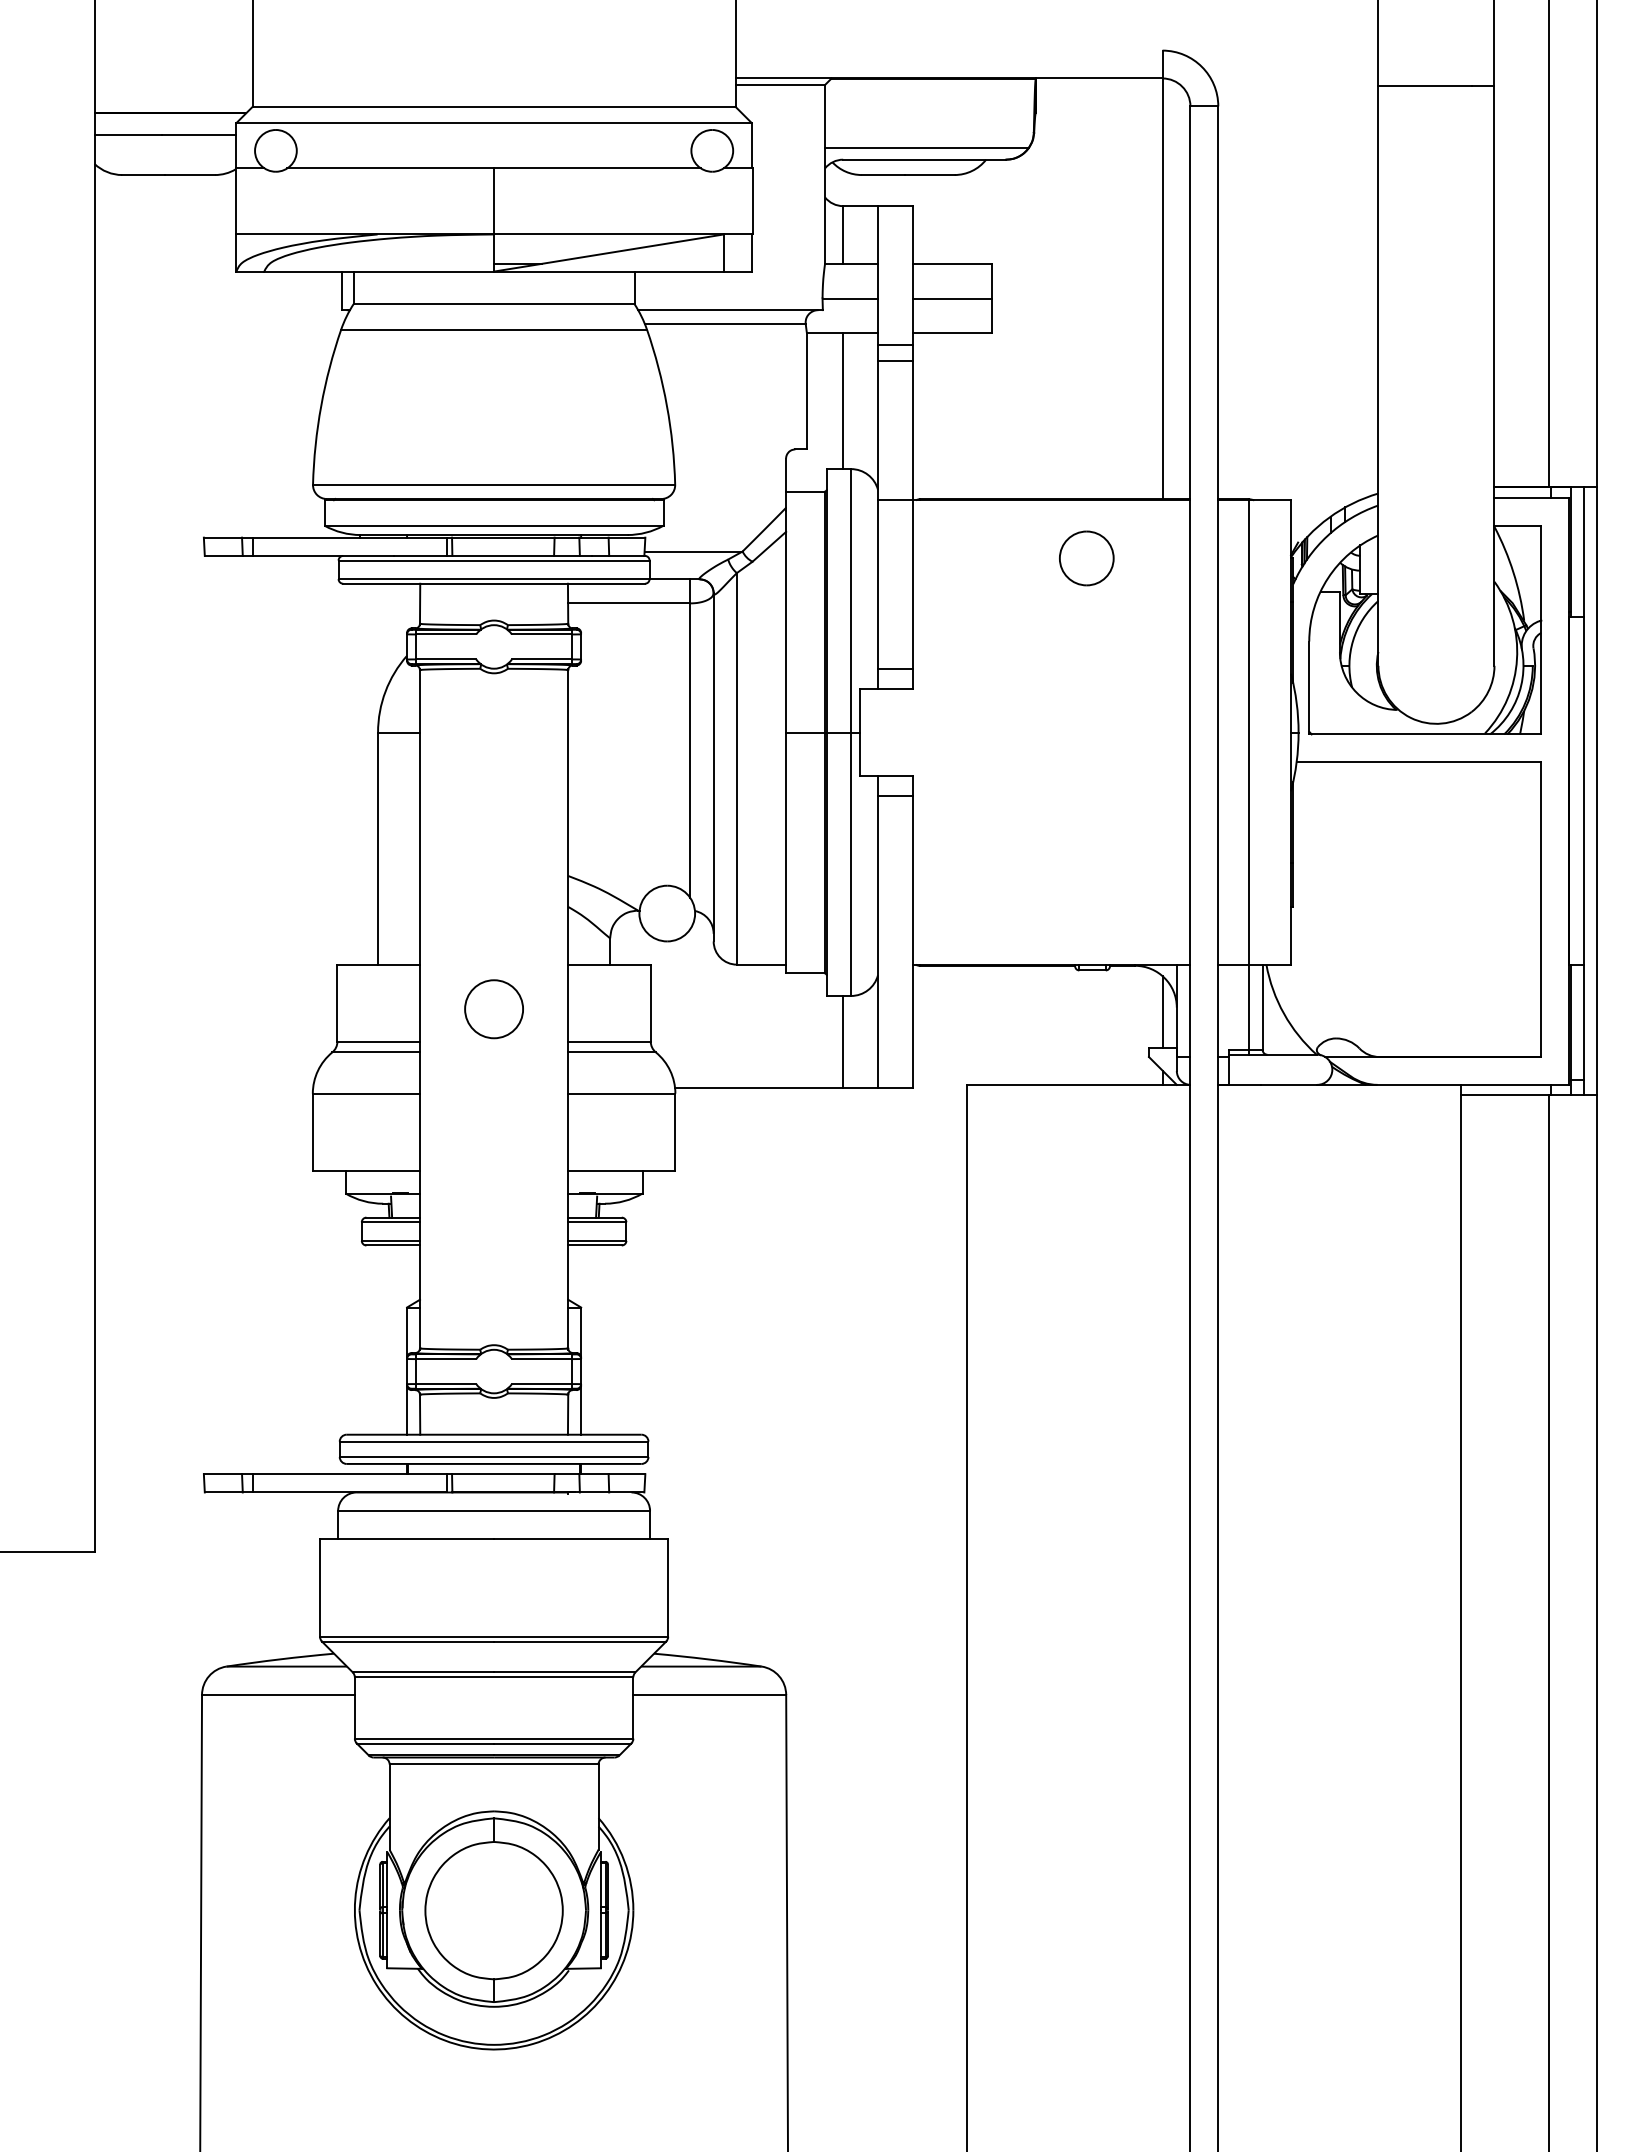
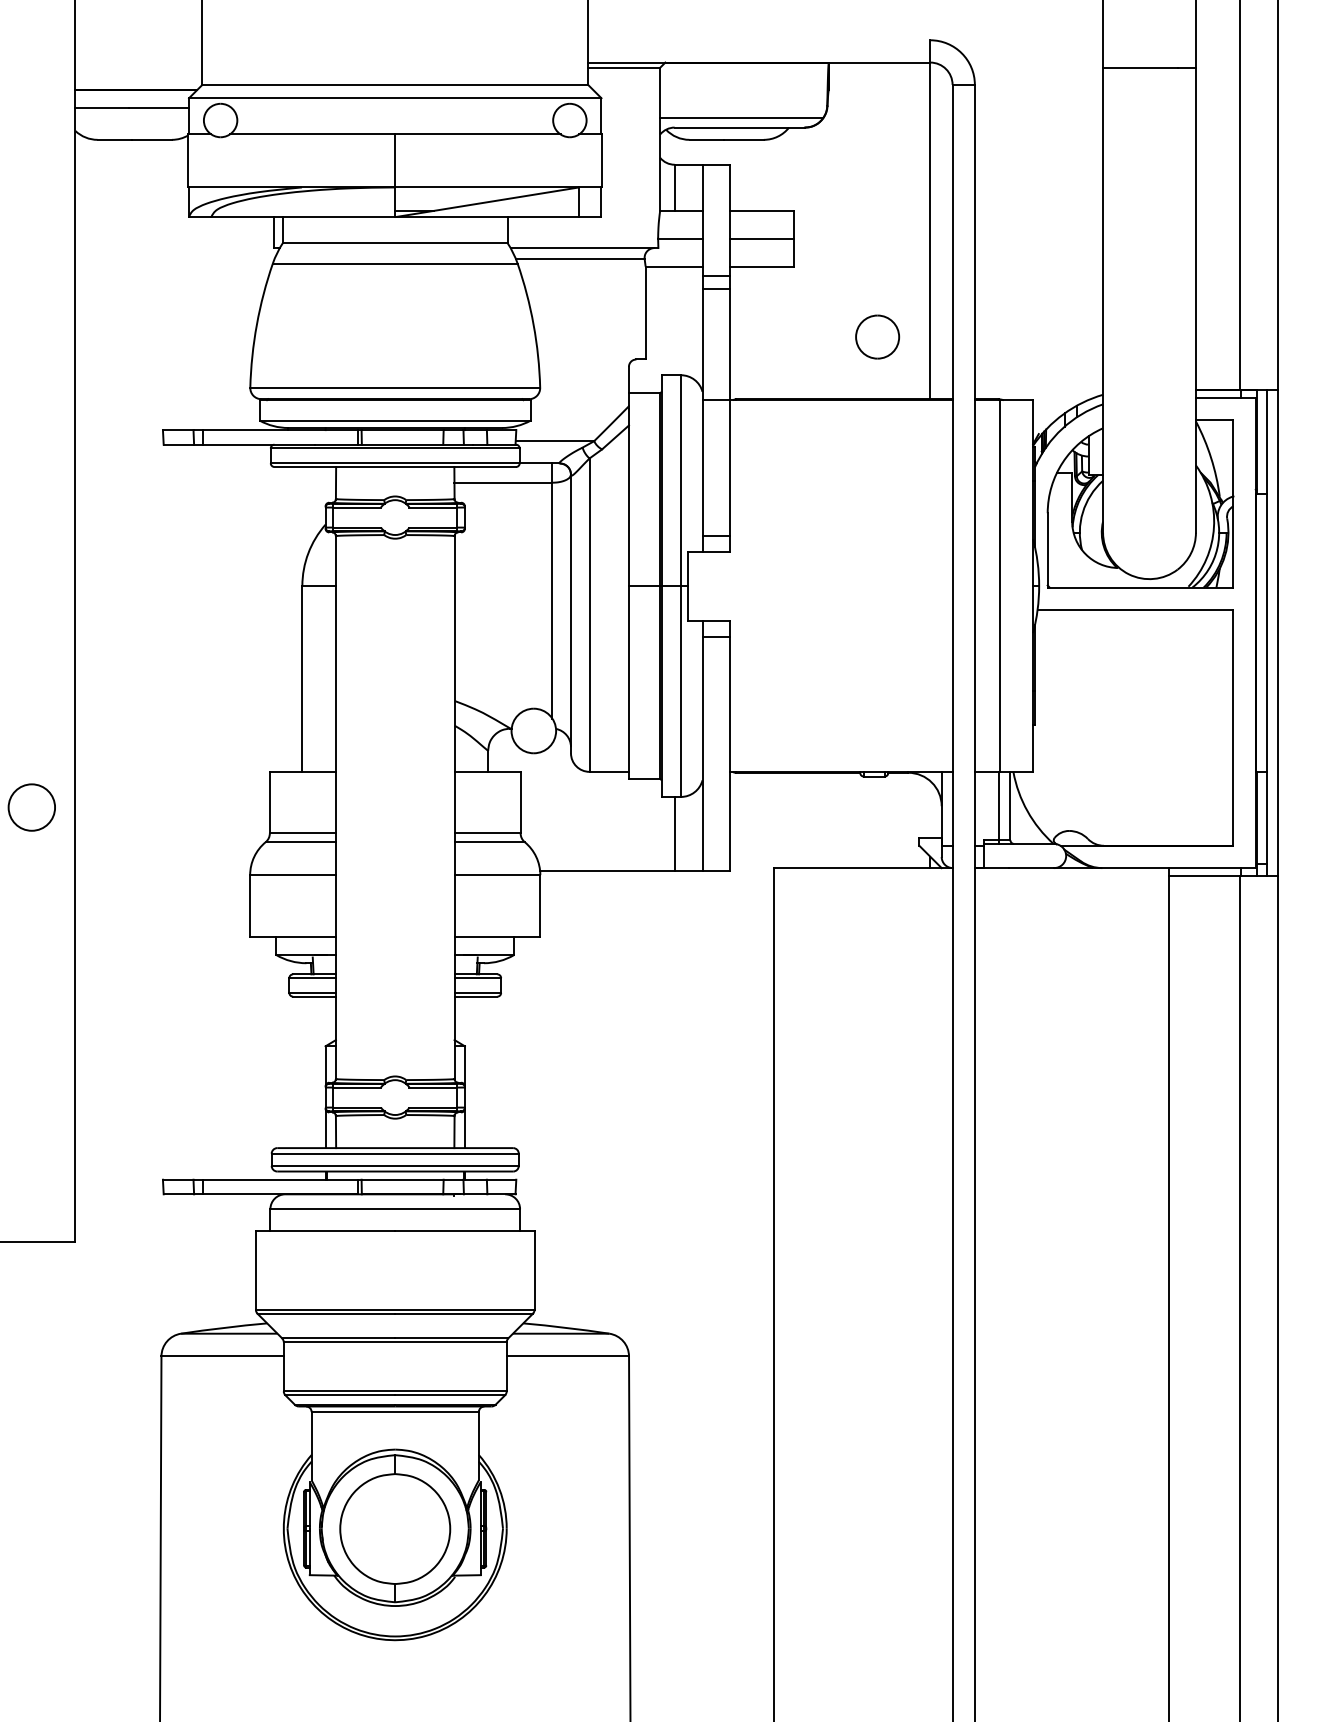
line: (843, 401) -> (674, 321), removed
part: (1086, 558) -> (877, 337), moved
circle: (493, 1009) -> (31, 807), moved
line: (1162, 1011) -> (930, 809), removed

